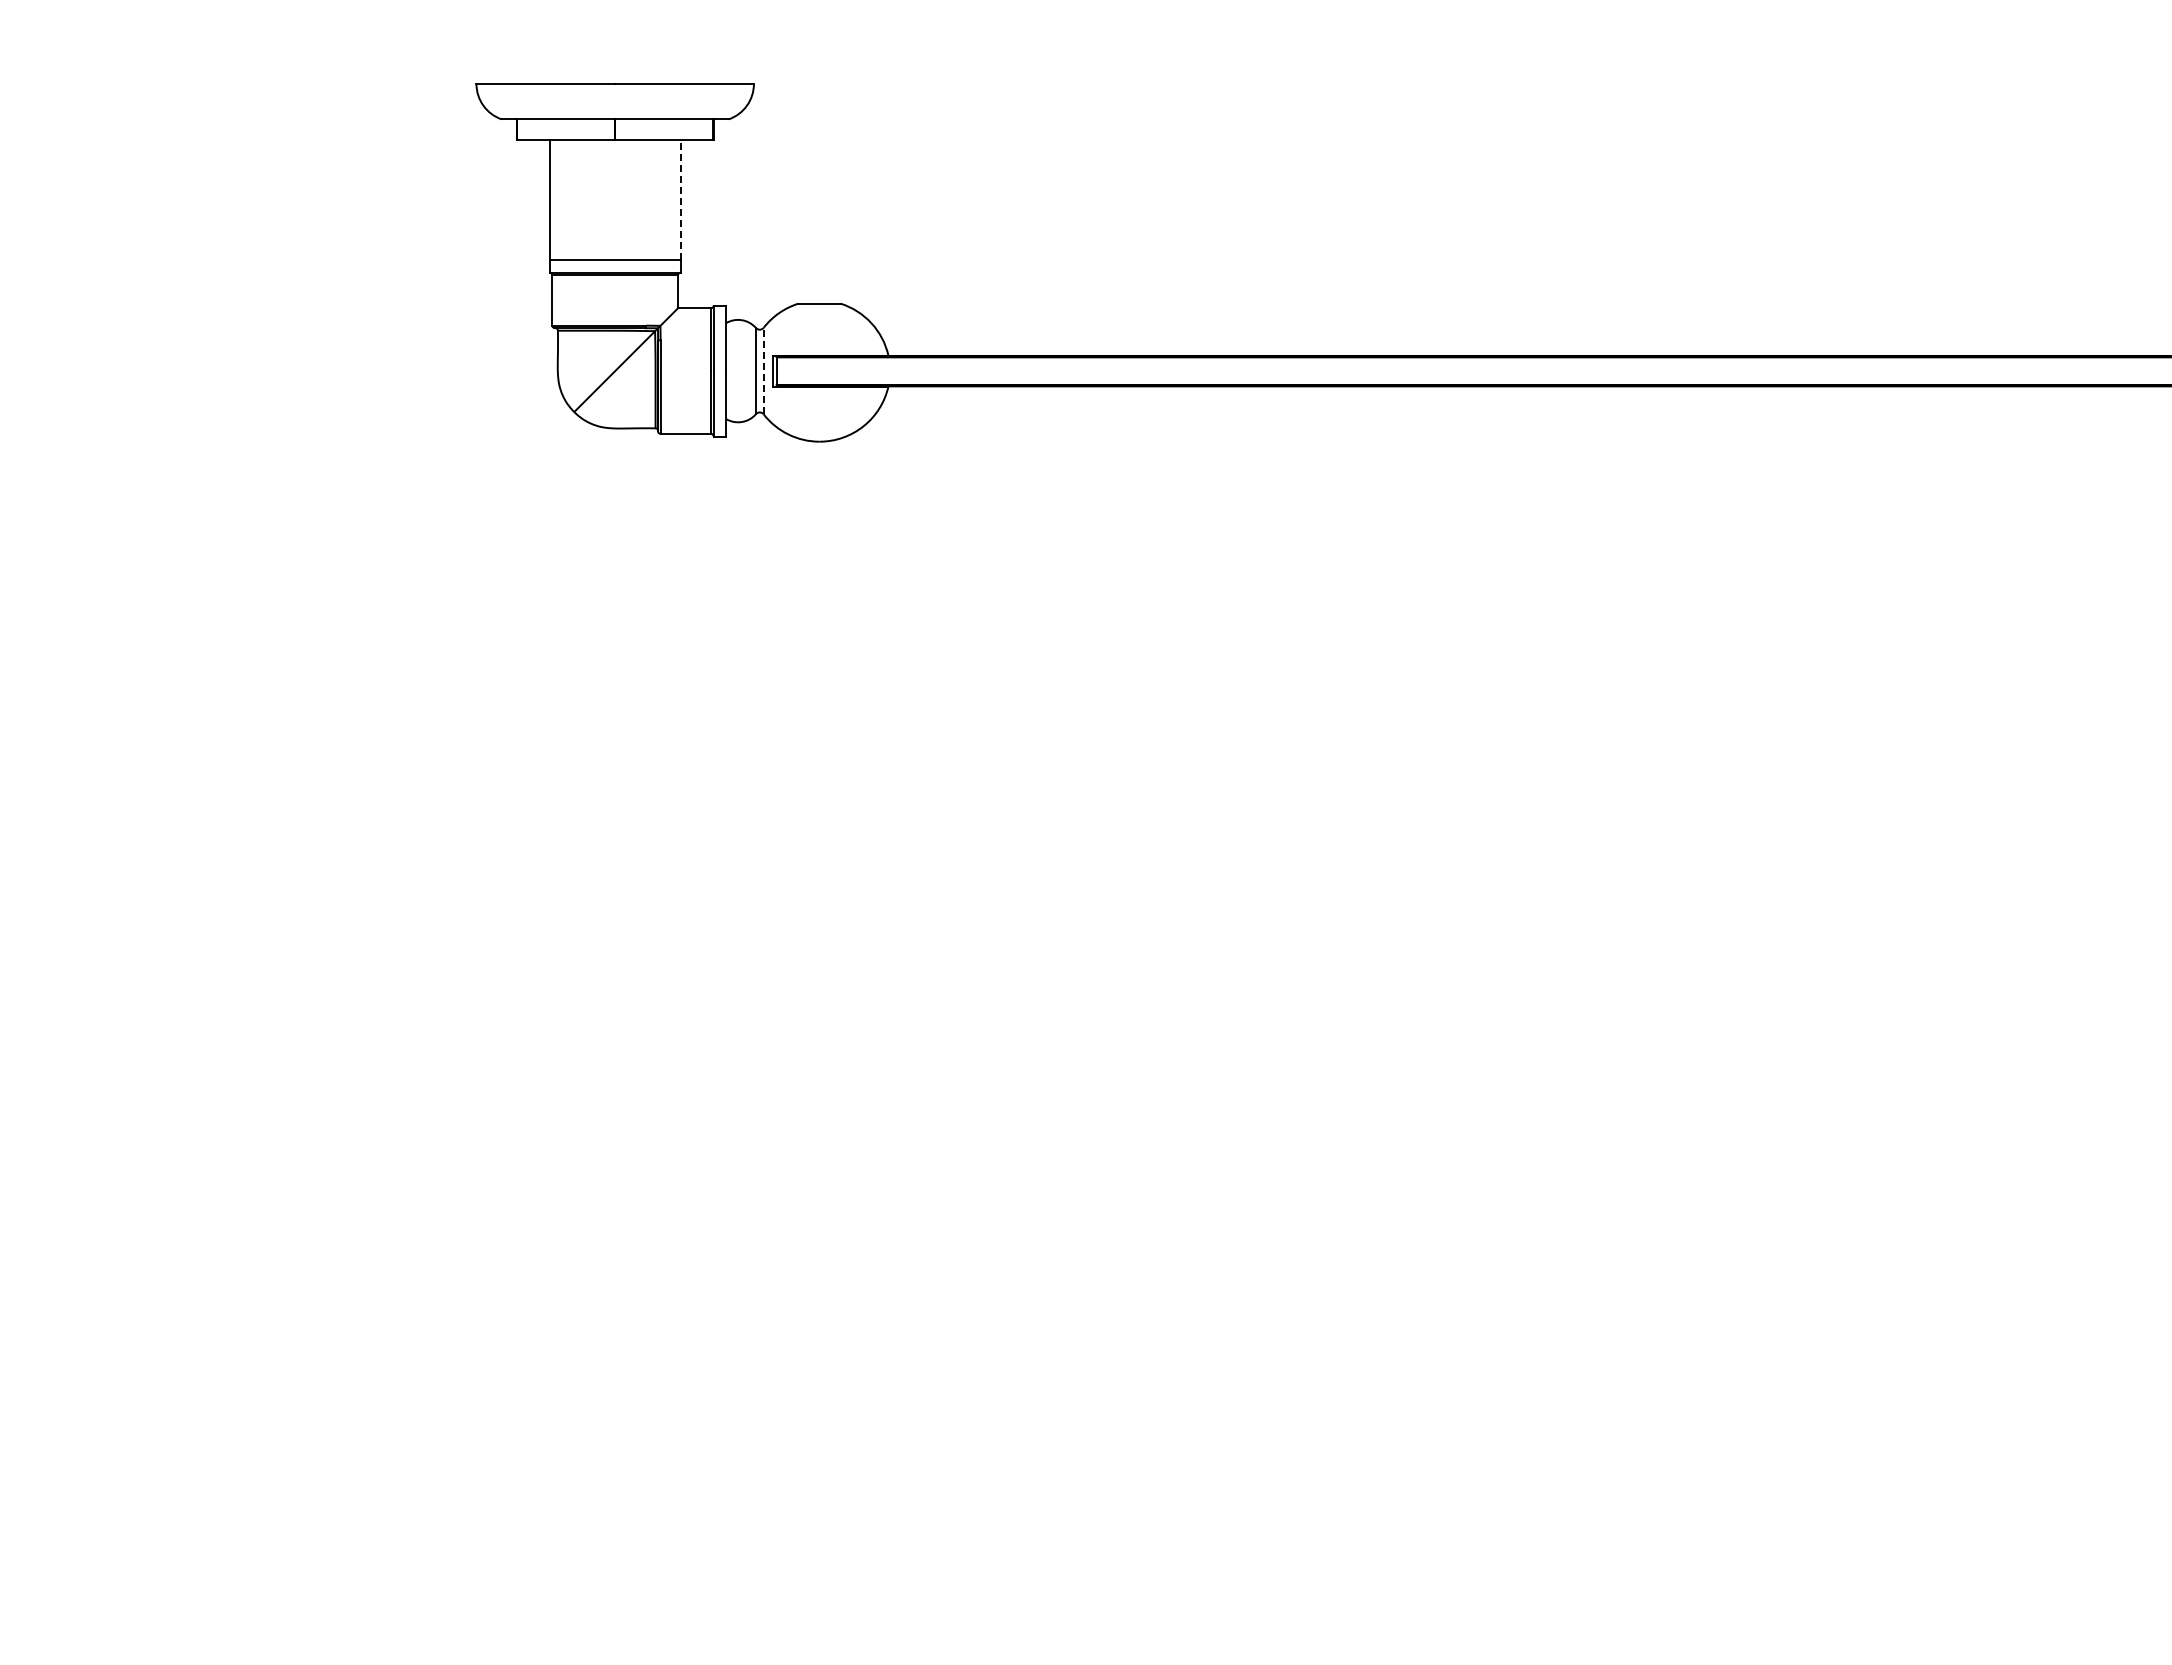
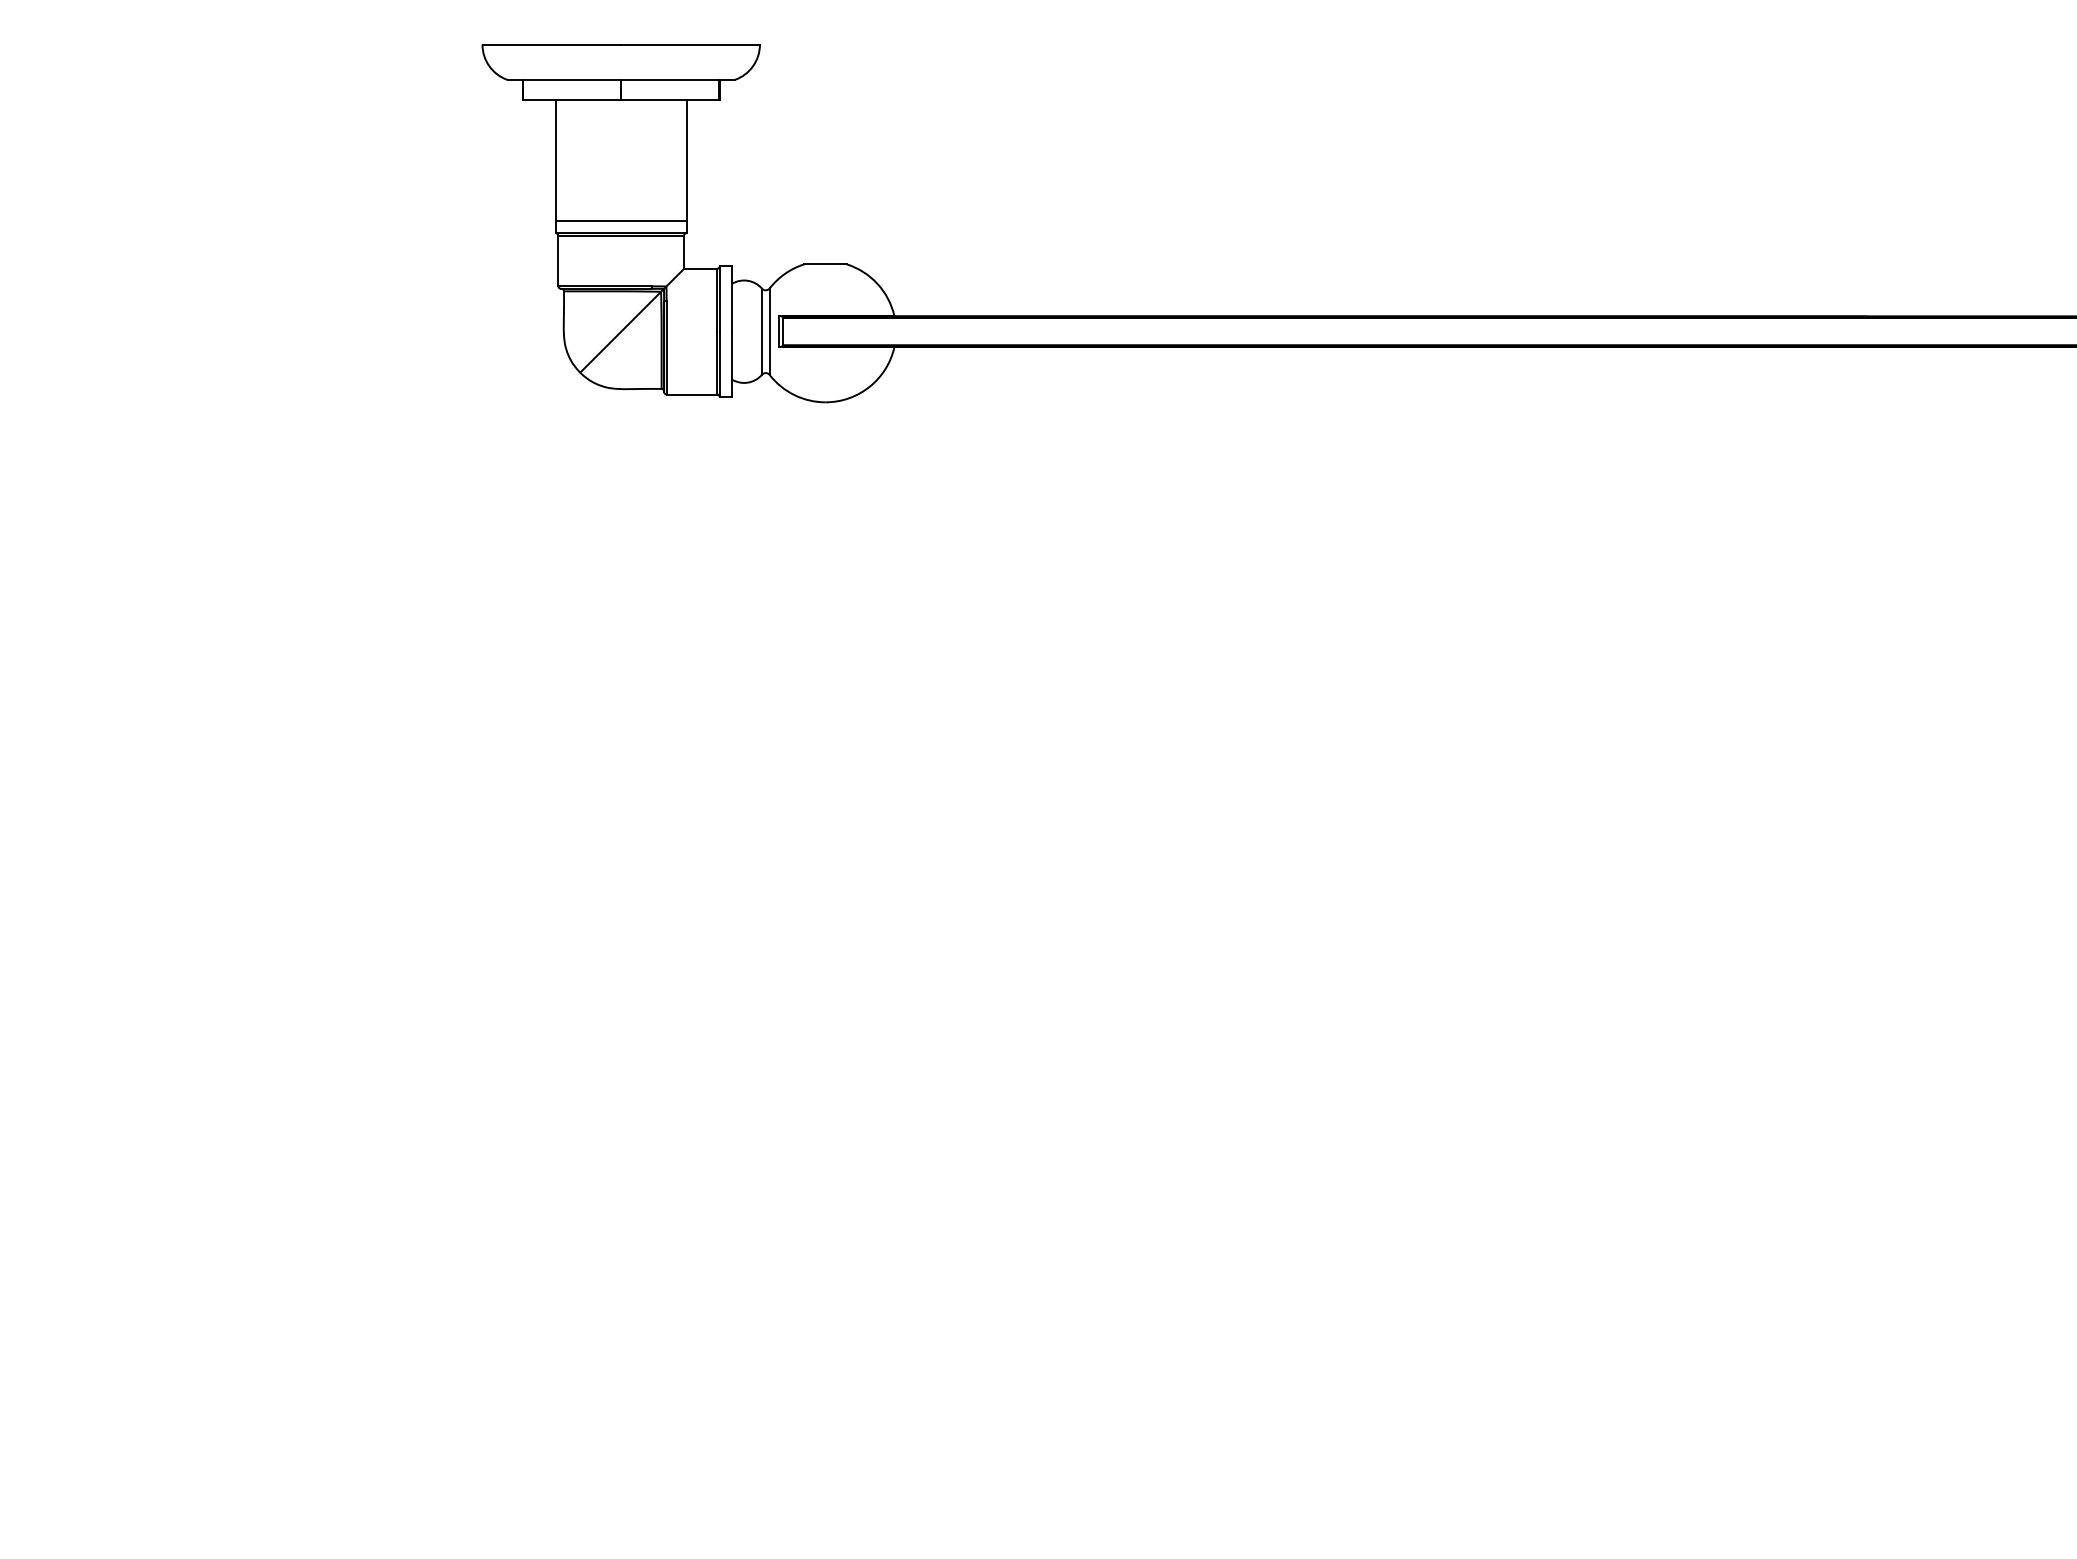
line: (680, 199) -> (686, 160), dashed -> solid
line: (763, 370) -> (769, 331), dashed -> solid

